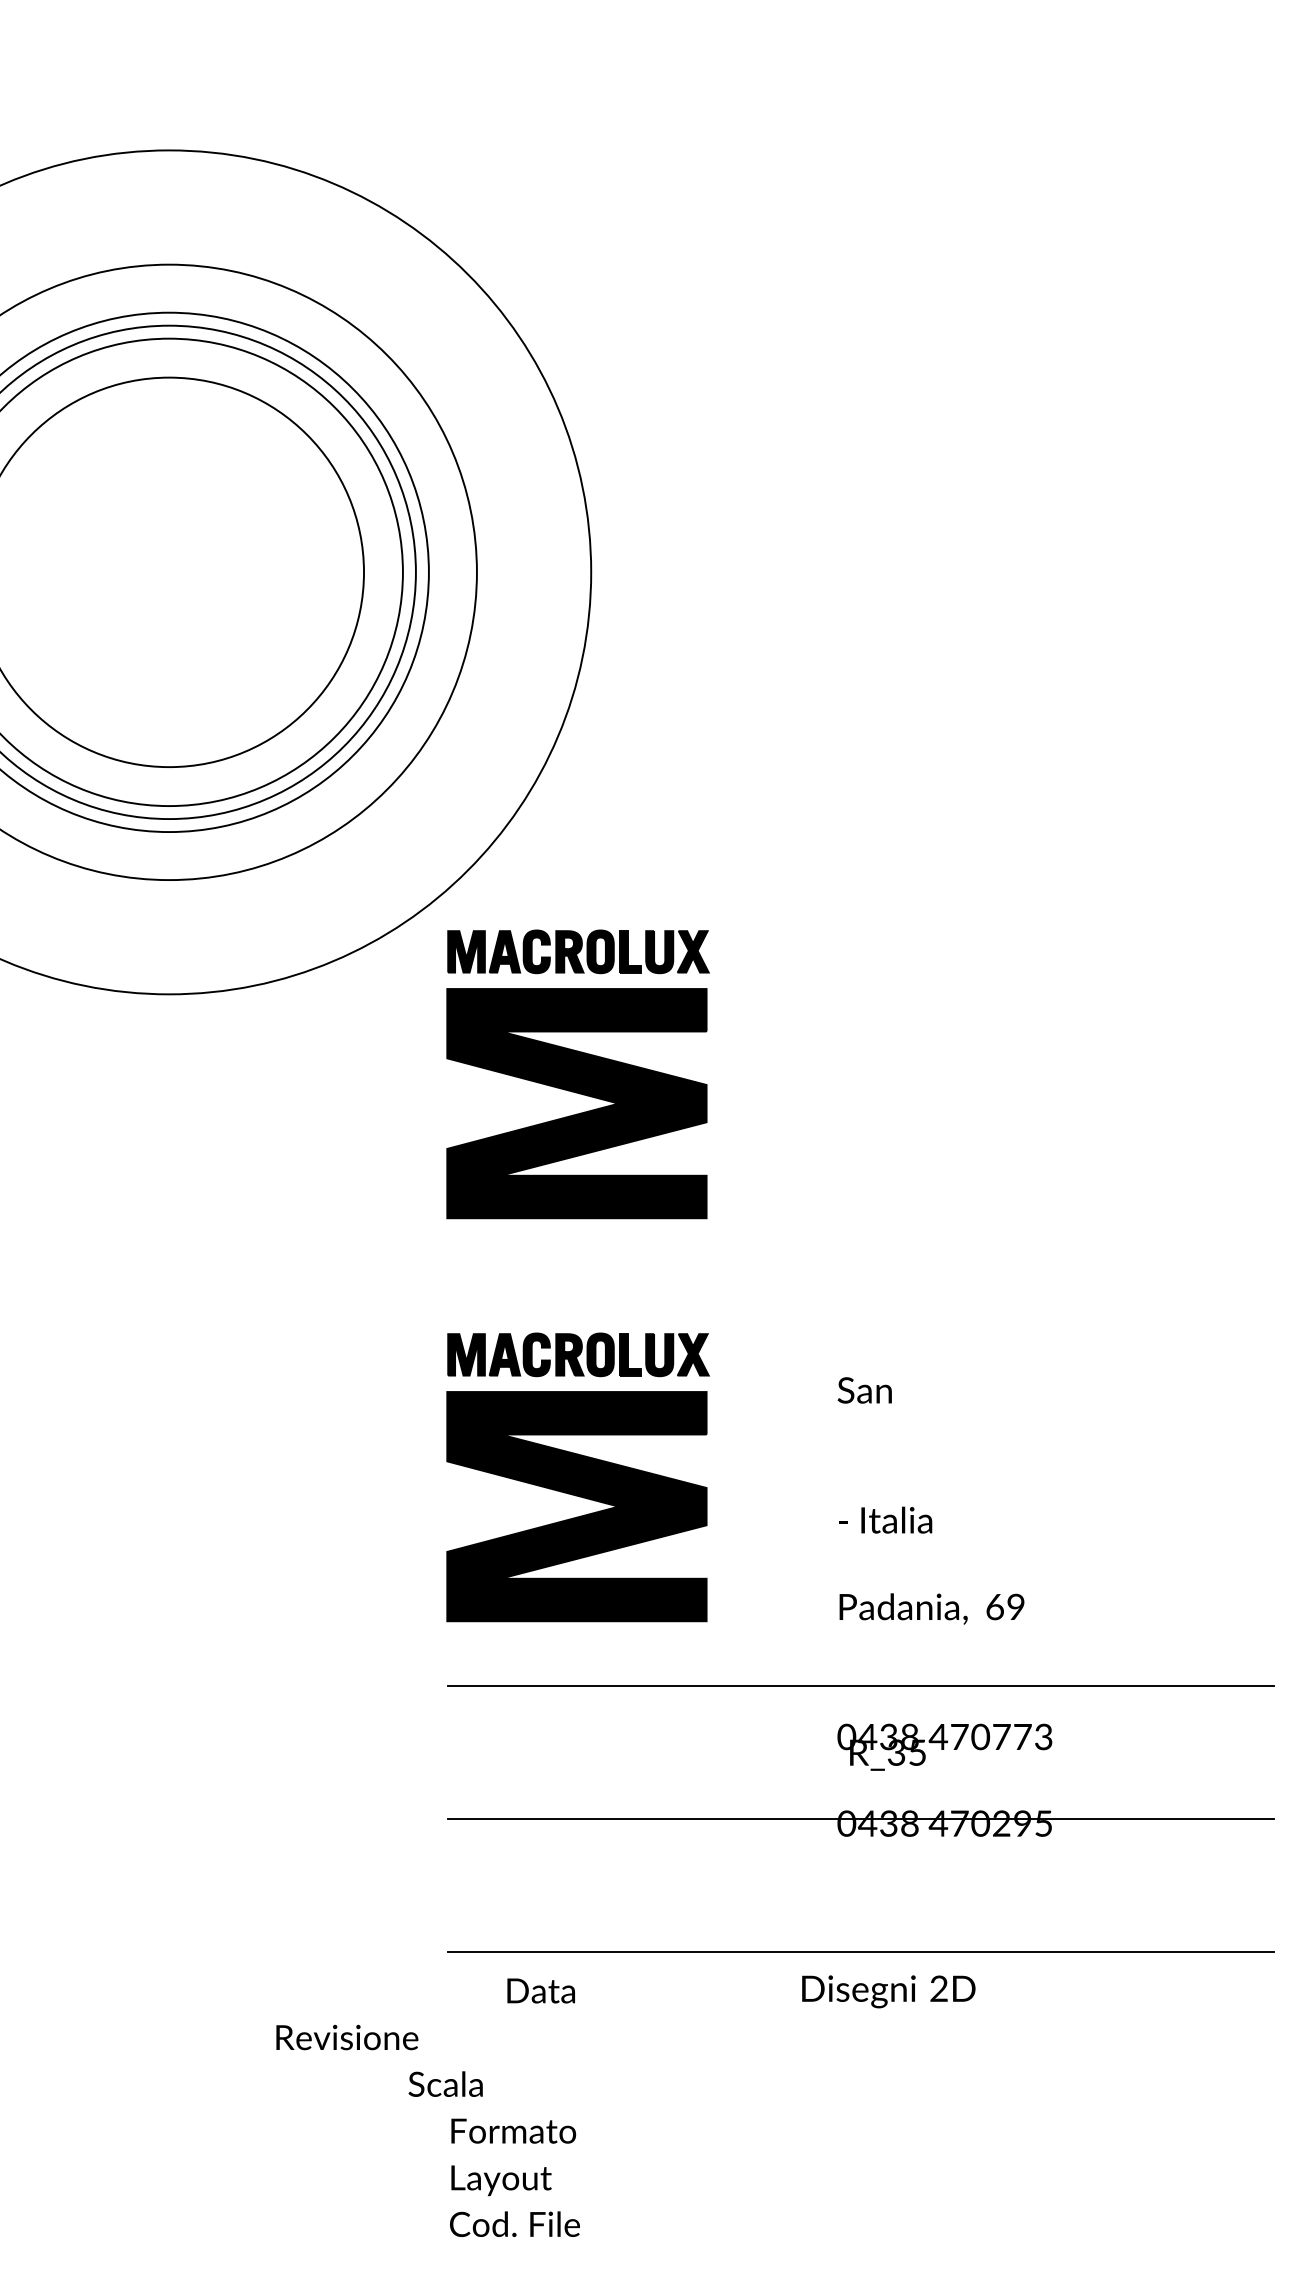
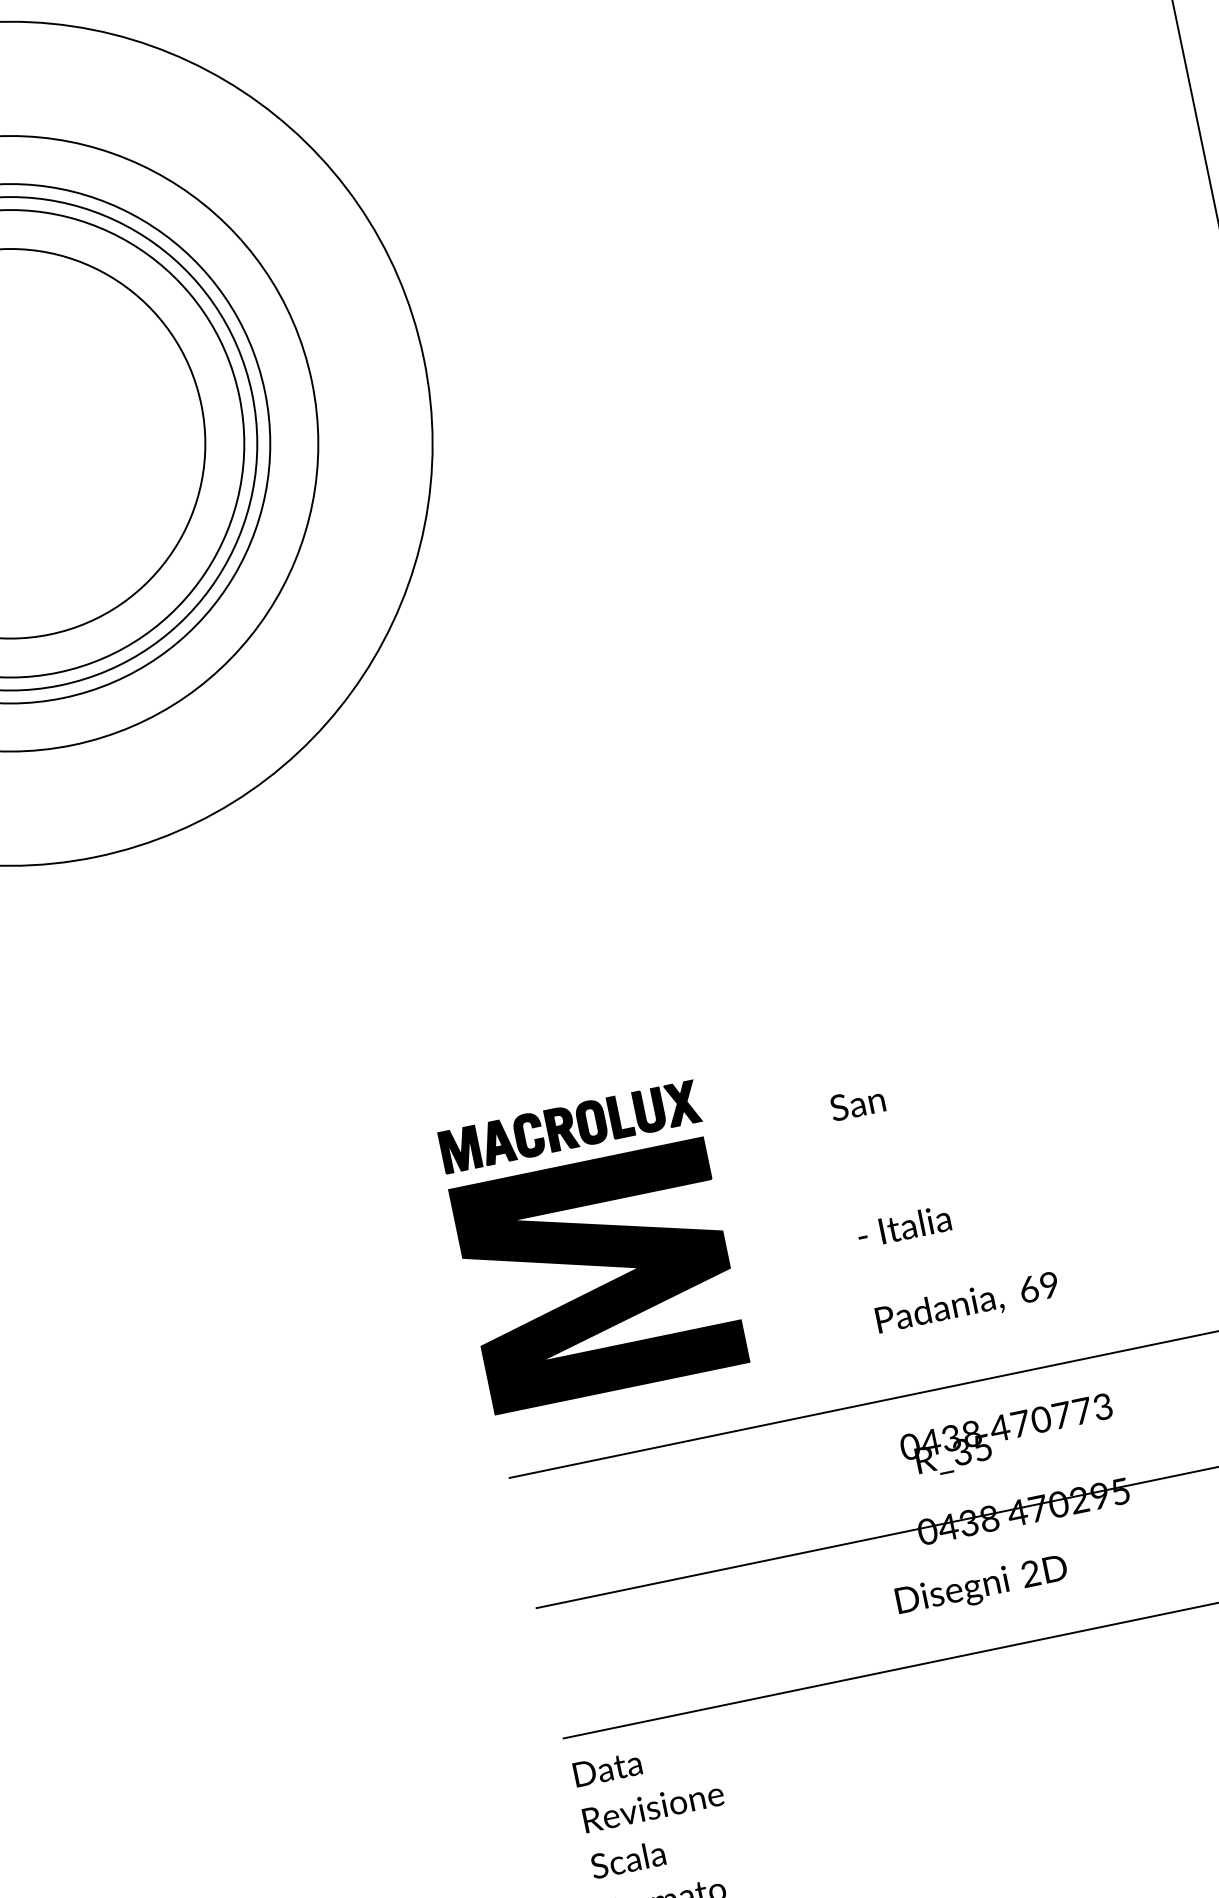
part: (577, 1074) -> (512, 852), removed
text: (540, 1990) -> (606, 1768), moved
text: (888, 1991) -> (981, 1586), moved
text: (347, 2037) -> (653, 1806), moved
text: (445, 2083) -> (627, 1859), moved

